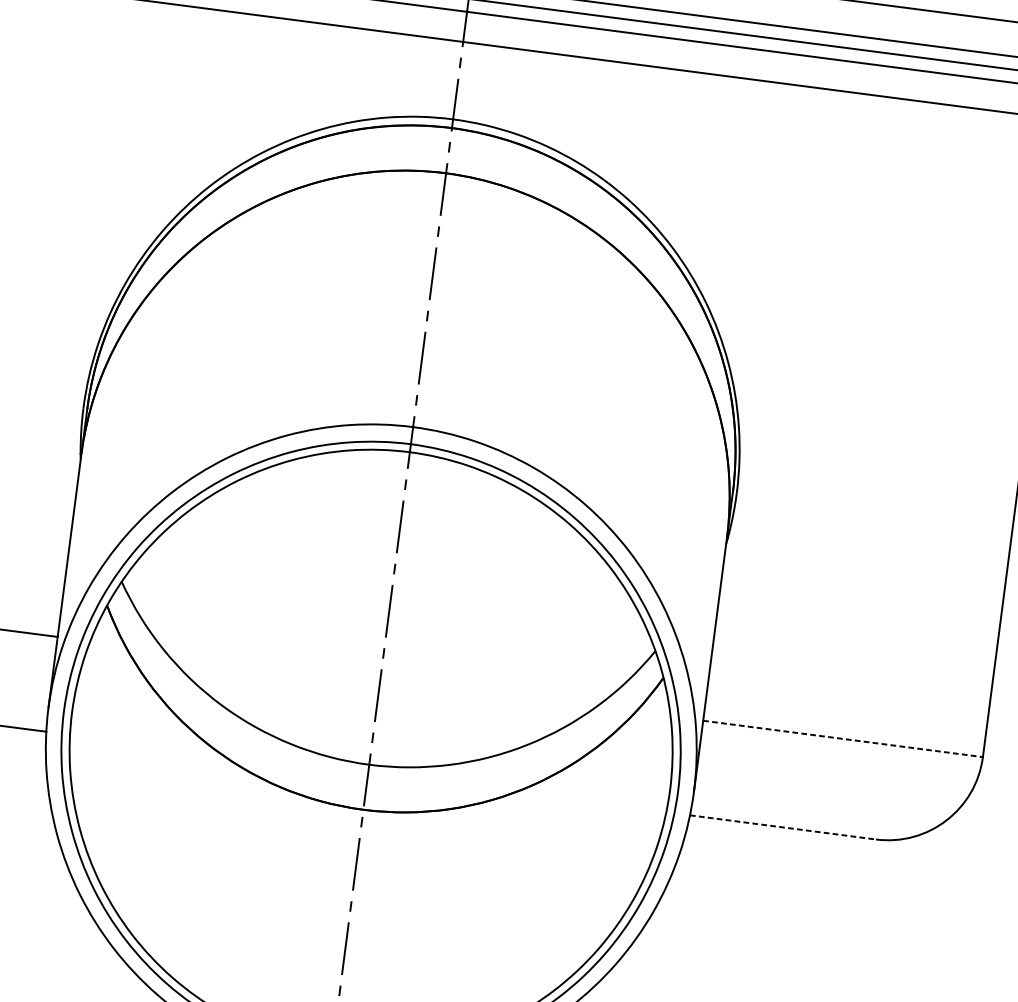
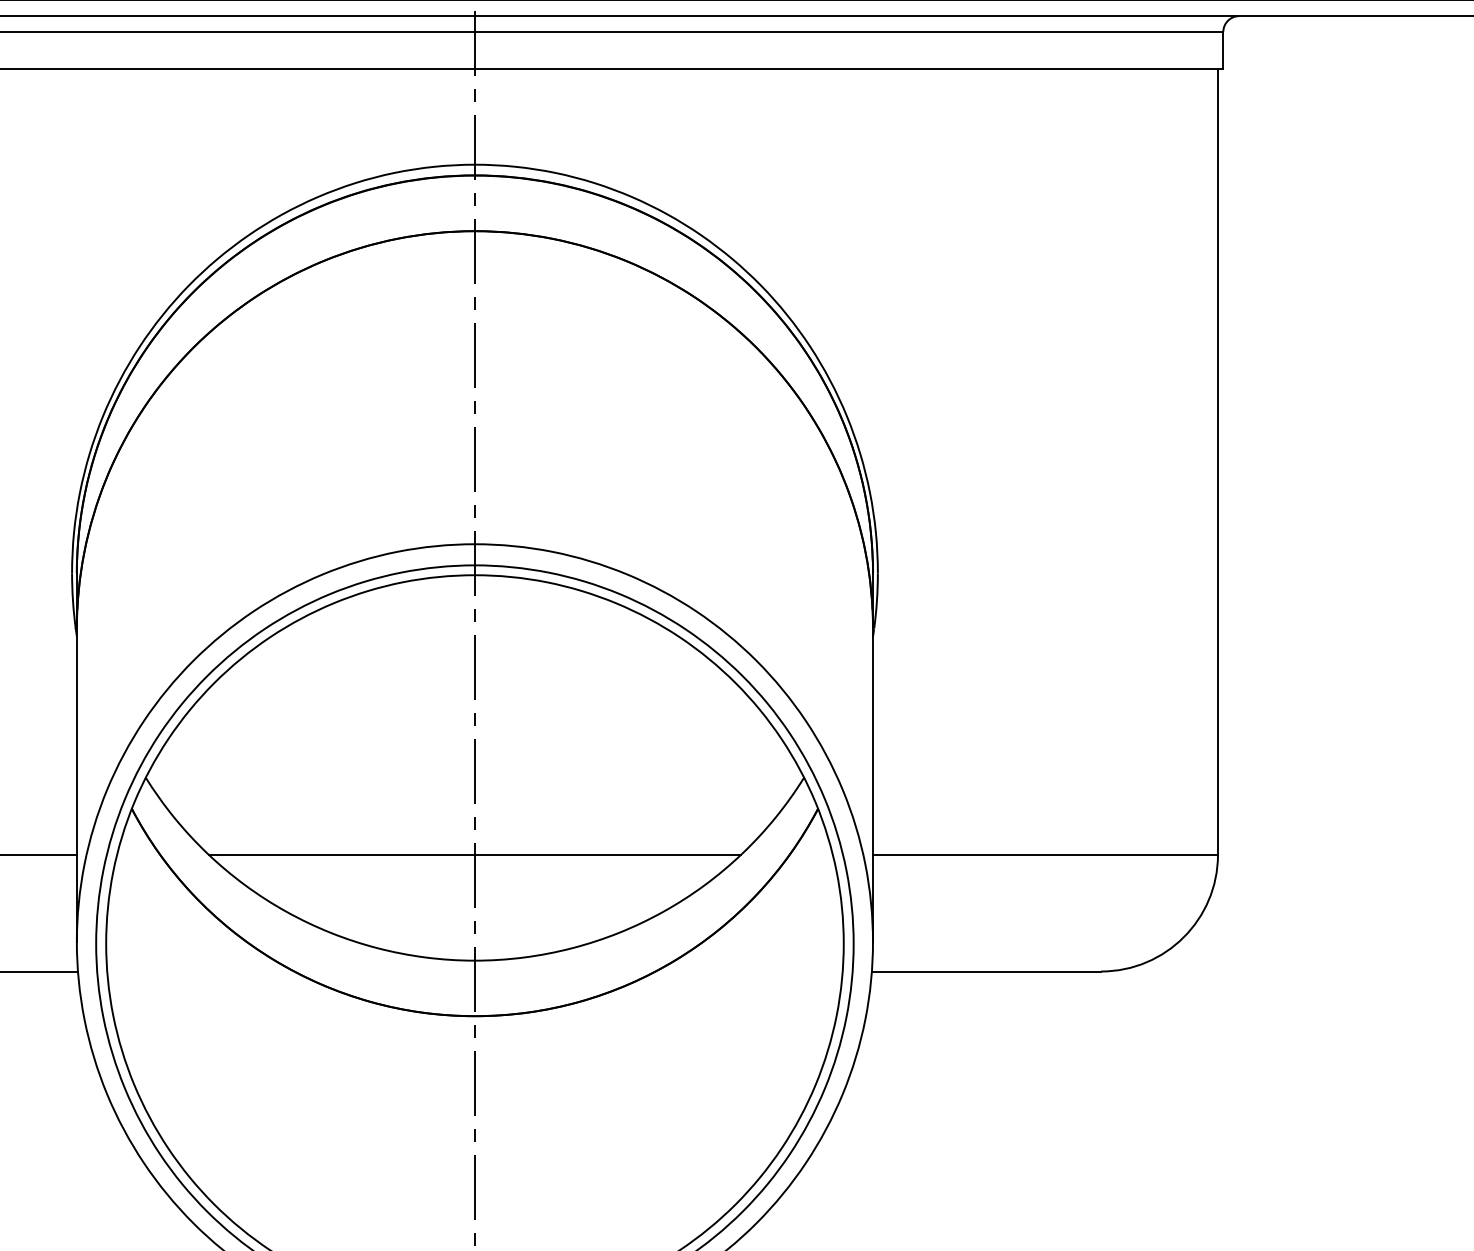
line: (380, 678) -> (474, 854), added
line: (843, 738) -> (1045, 854), dashed -> solid
line: (782, 827) -> (986, 971), dashed -> solid

